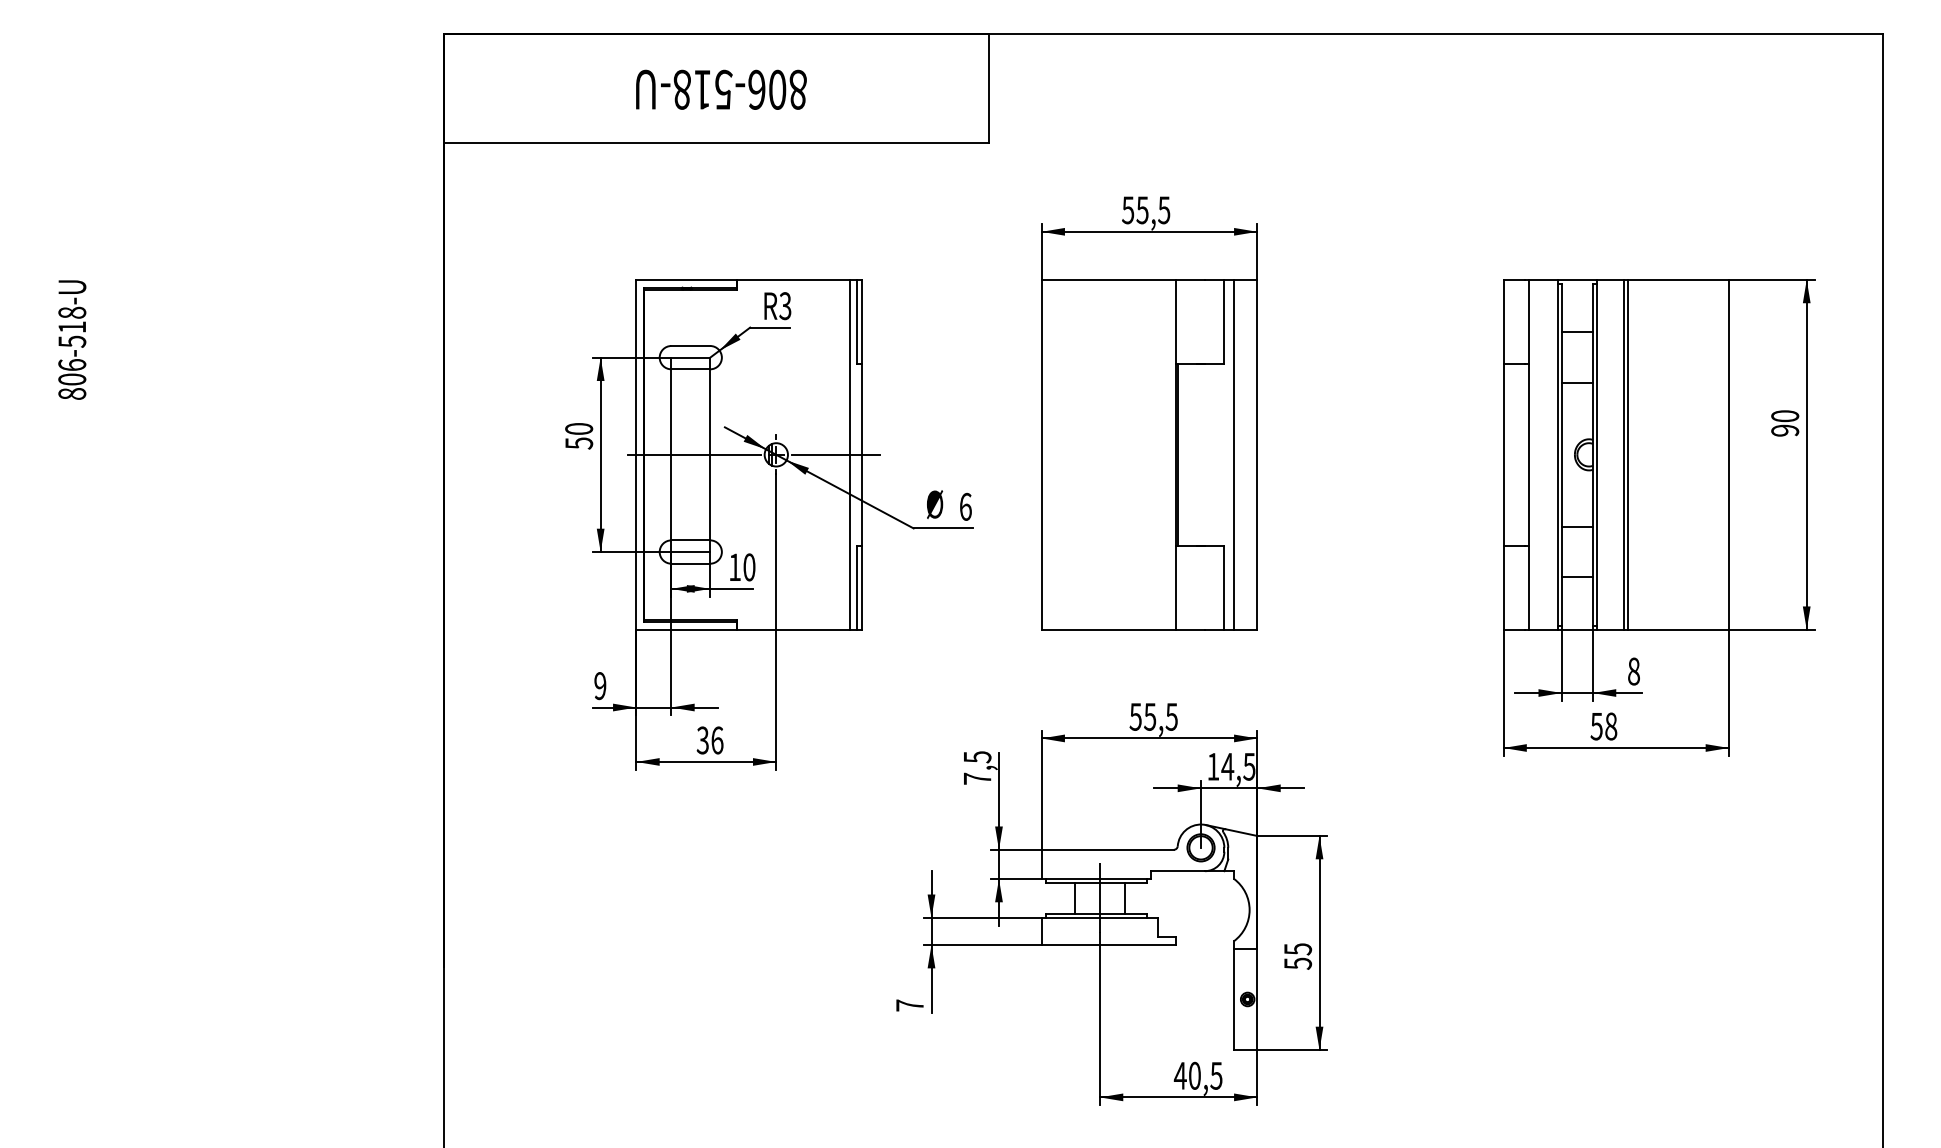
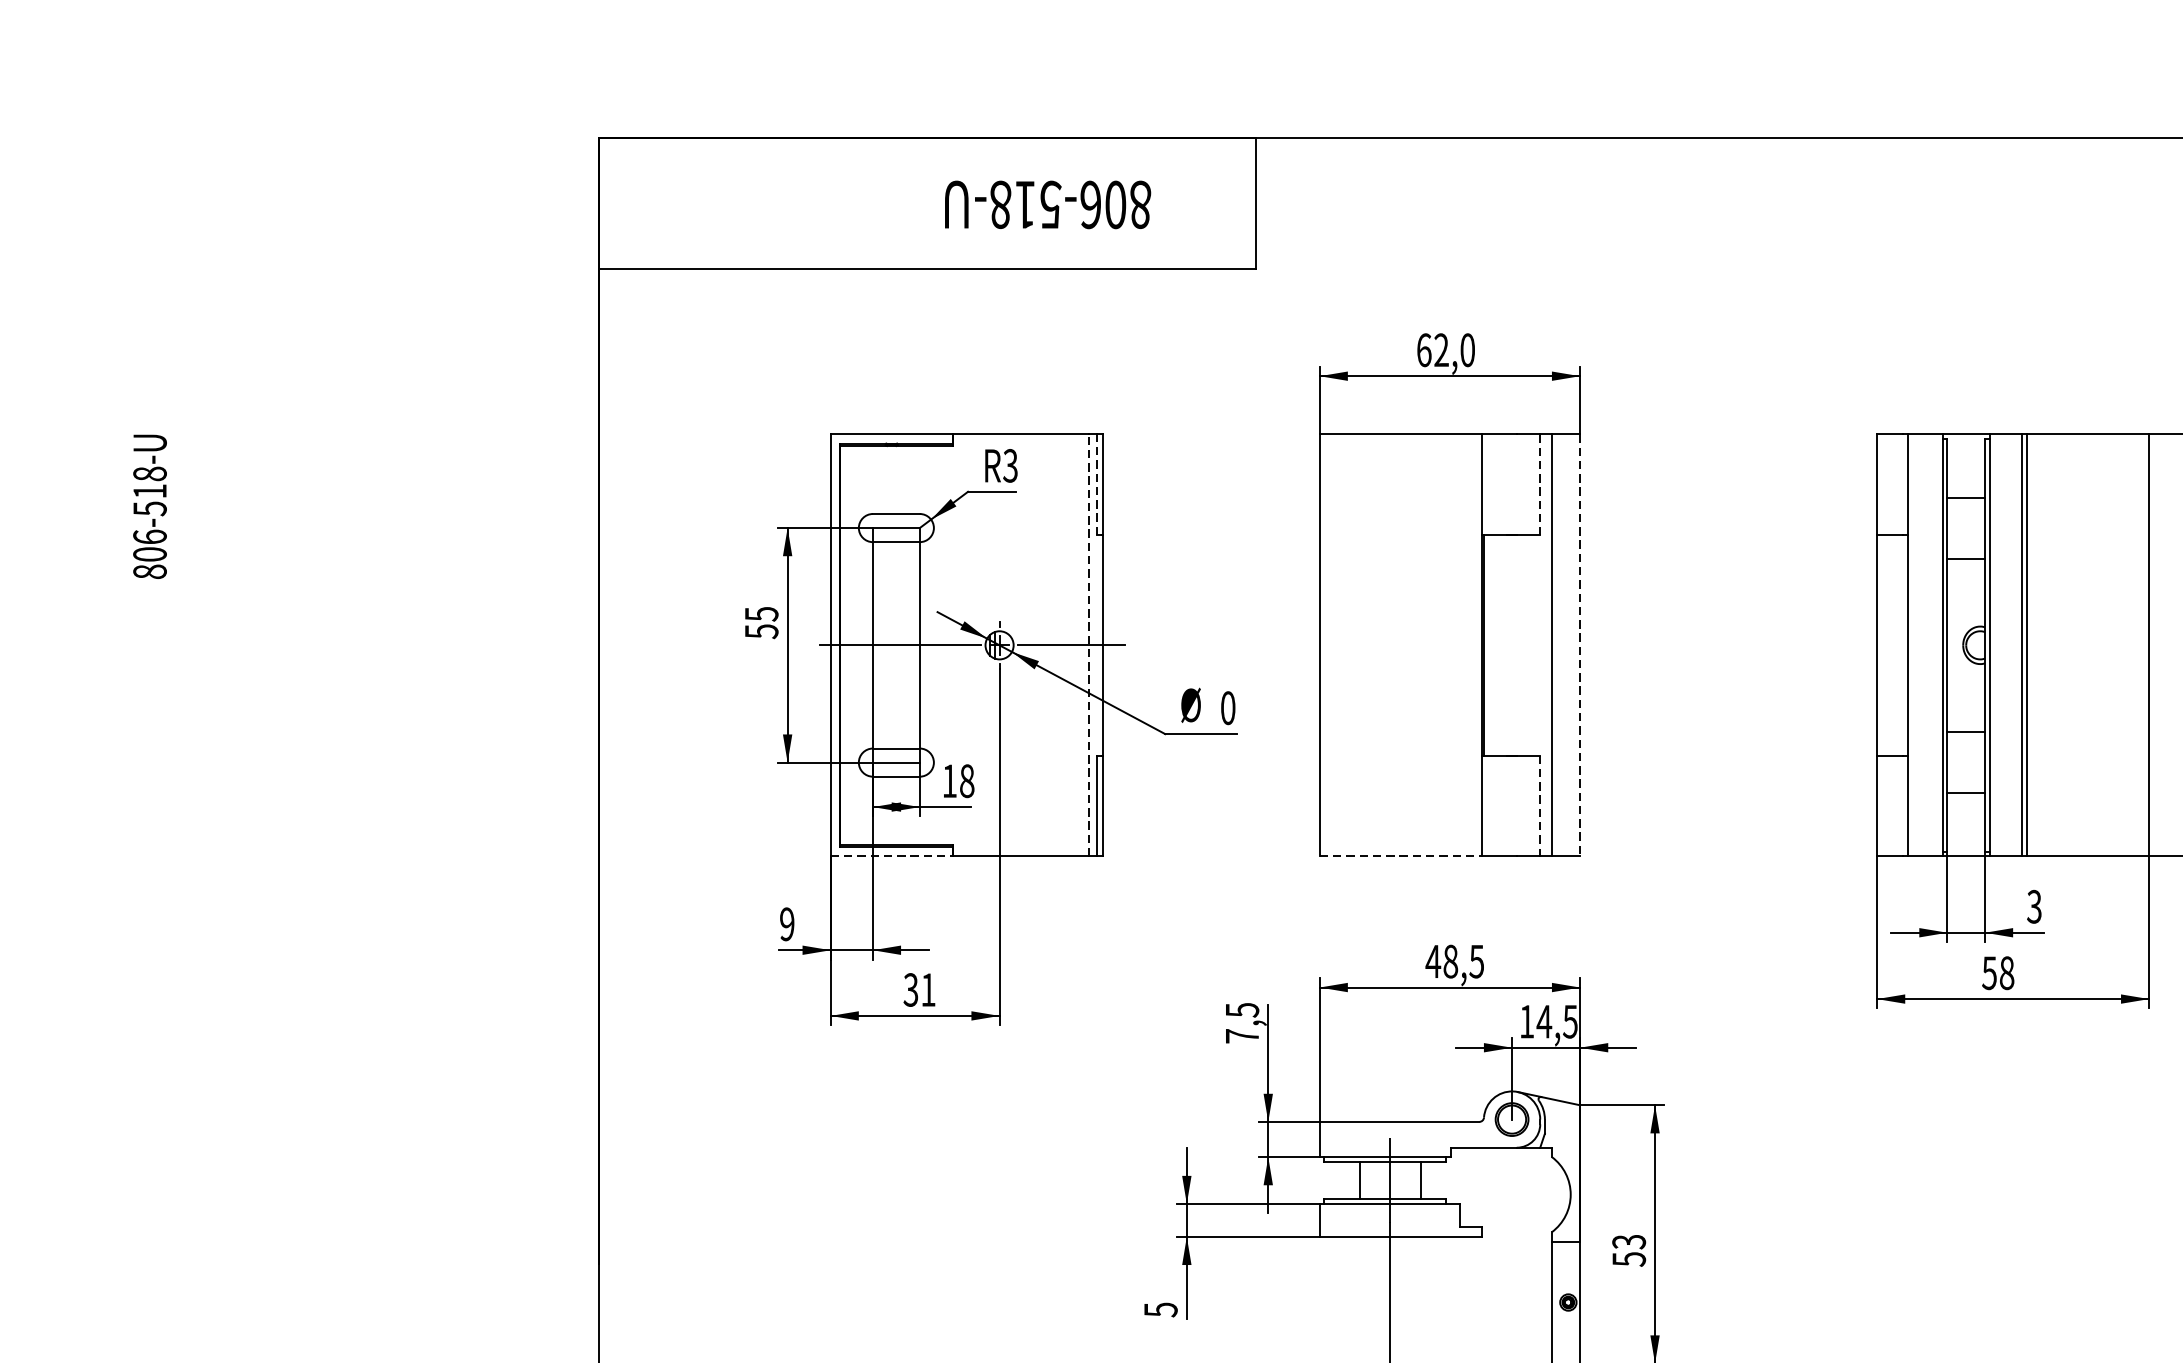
text: (721, 89) -> (1048, 204), moved
text: (1146, 210) -> (1446, 350), 55,5 -> 62,0
line: (857, 321) -> (1097, 484), solid -> dashed
line: (1224, 321) -> (1540, 484), solid -> dashed
text: (579, 429) -> (762, 614), 50 -> 55
line: (850, 454) -> (1089, 644), solid -> dashed
line: (1257, 454) -> (1580, 644), solid -> dashed
text: (965, 506) -> (1227, 707), 6 -> 0
text: (749, 567) -> (967, 781), 10 -> 18
line: (1224, 588) -> (1540, 806), solid -> dashed
line: (686, 629) -> (891, 856), solid -> dashed
line: (1109, 629) -> (1401, 856), solid -> dashed
text: (1633, 671) -> (2033, 906), 8 -> 3
text: (1142, 716) -> (1441, 961), 55,5 -> 48,5
text: (717, 740) -> (928, 990), 36 -> 31
text: (1297, 948) -> (1628, 1241), 55 -> 53
text: (909, 1005) -> (1160, 1309), 7 -> 5

